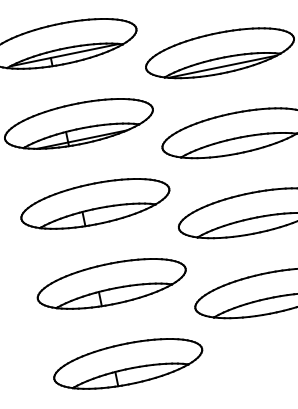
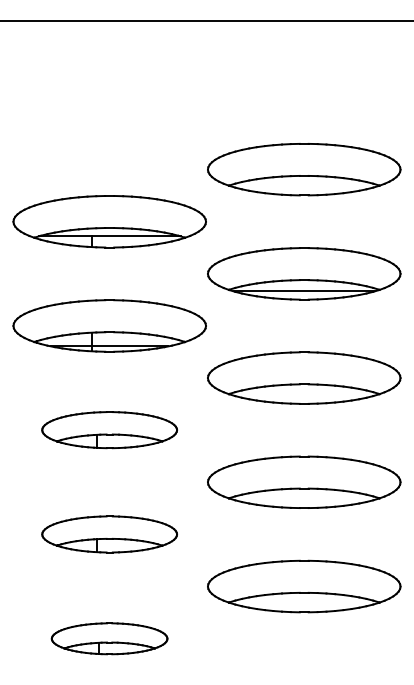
part: (95, 203) -> (109, 429), size x0.7
part: (111, 284) -> (109, 534), size x0.7
part: (127, 363) -> (109, 638), size x0.6

